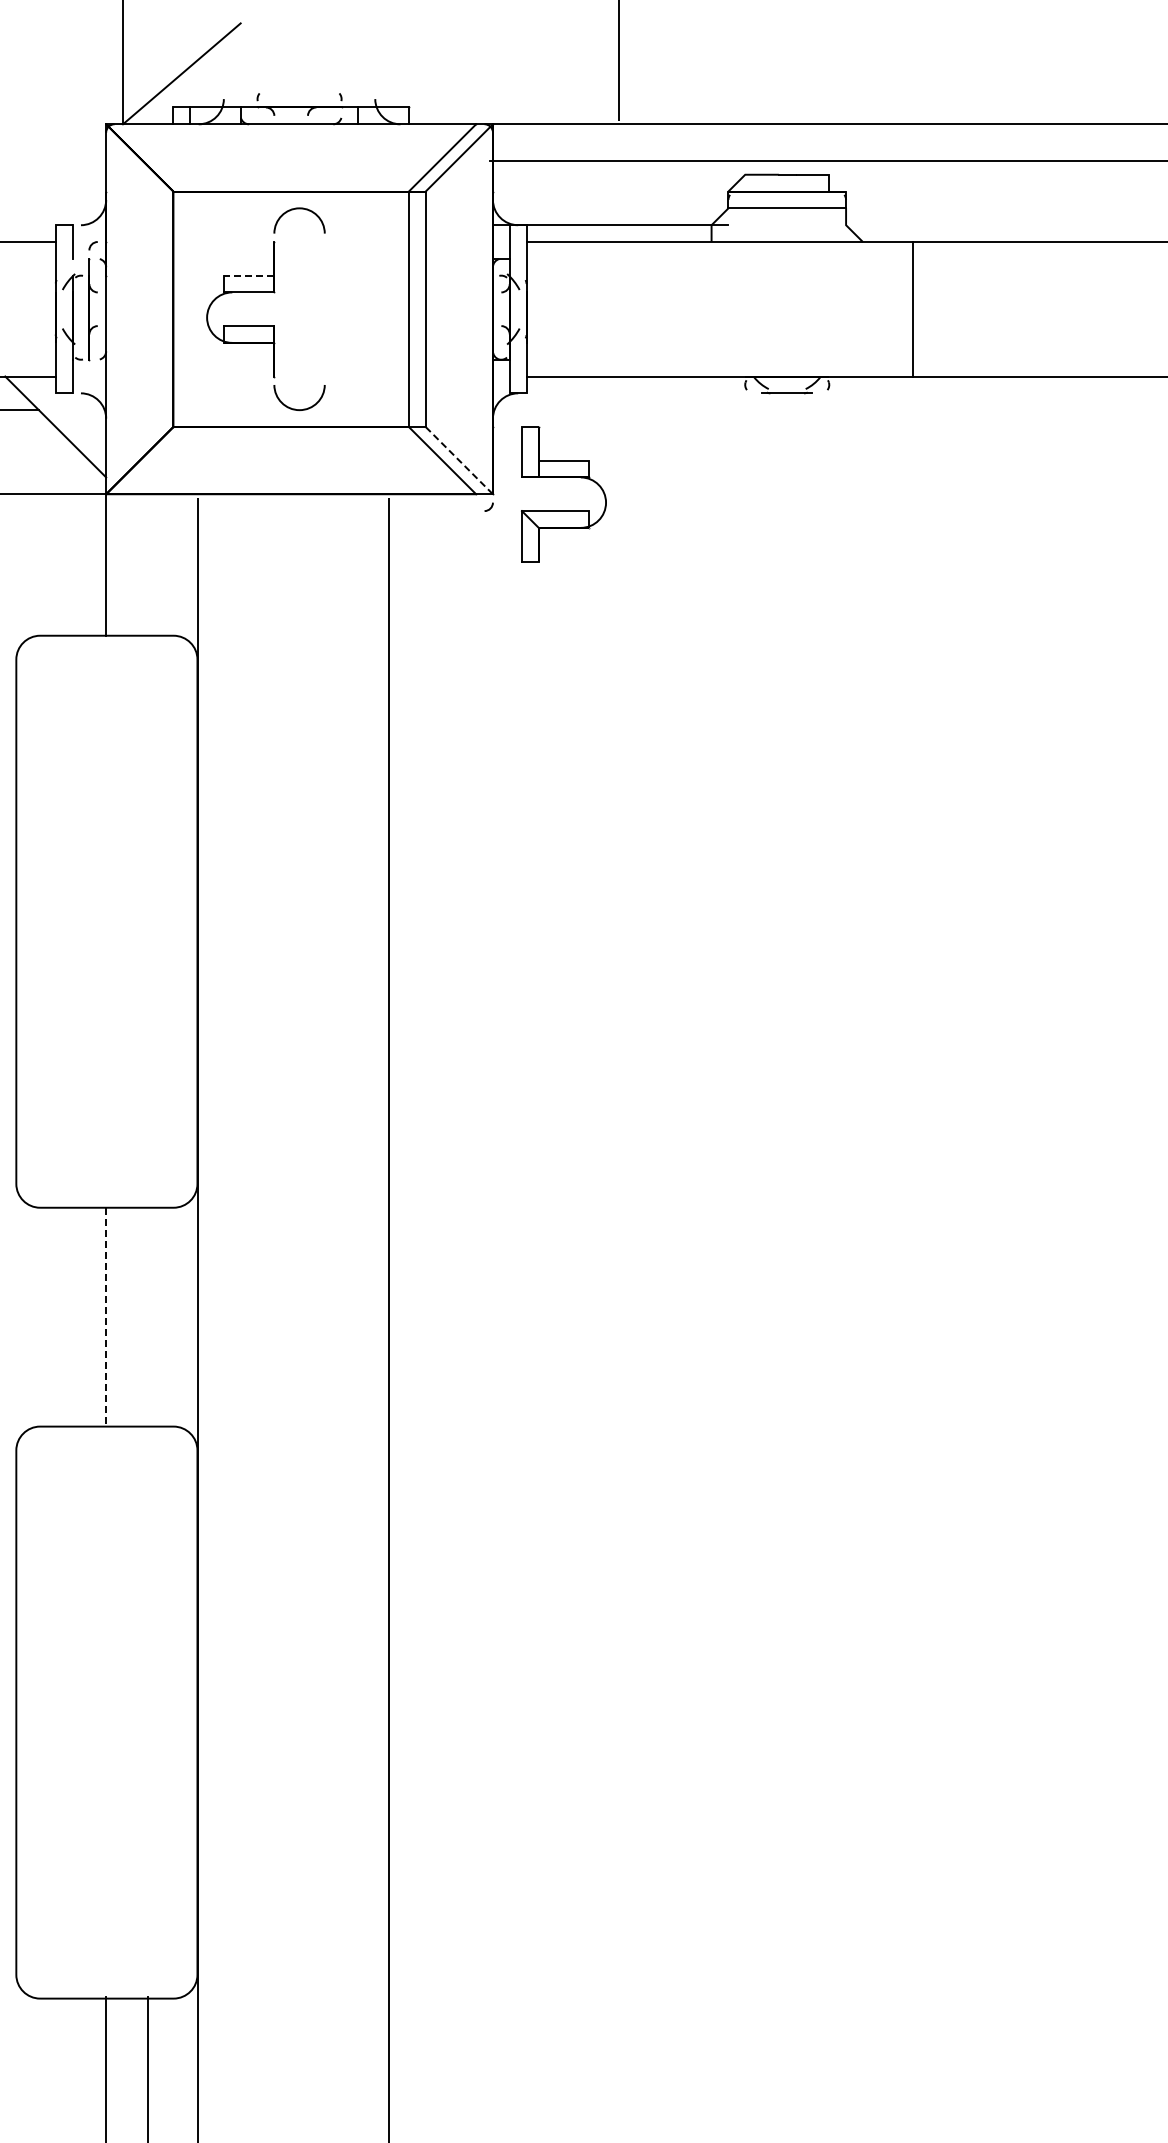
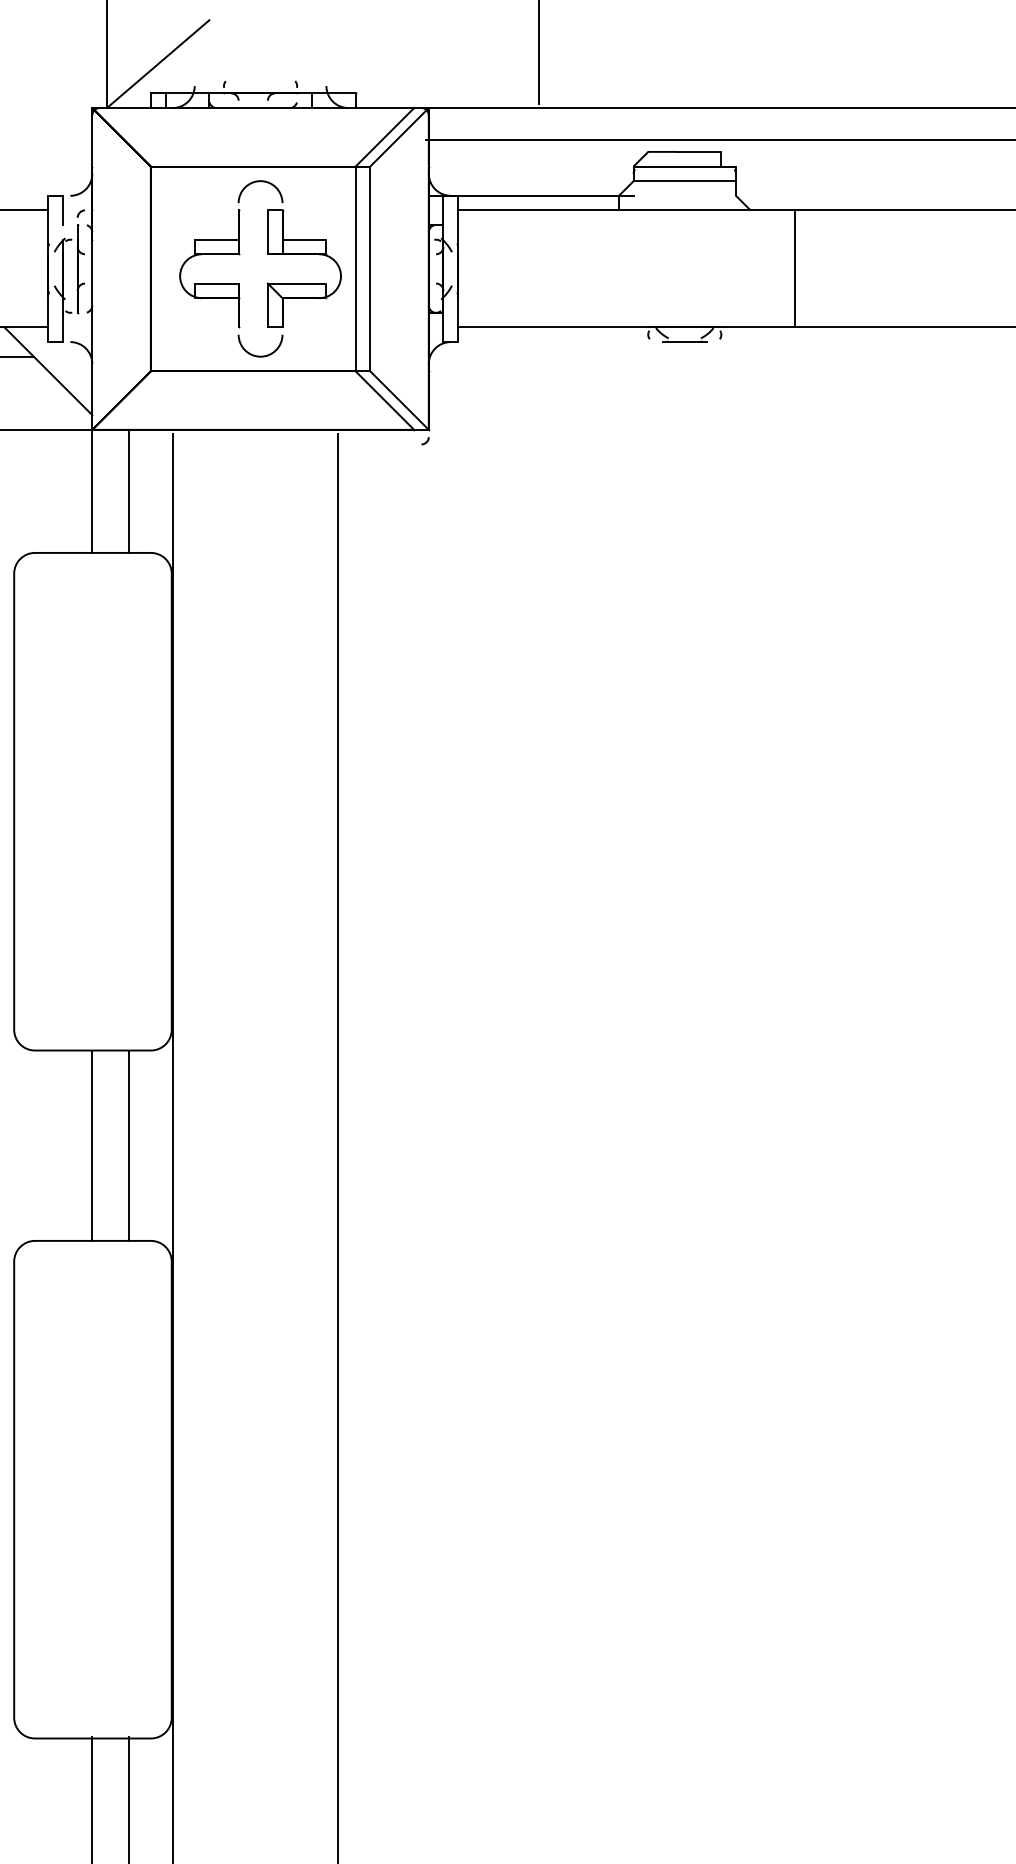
line: (248, 275) -> (216, 239), dashed -> solid
line: (459, 460) -> (399, 400), dashed -> solid
part: (563, 510) -> (304, 283), moved
line: (147, 564) -> (128, 490), added
line: (106, 1317) -> (92, 1145), dashed -> solid
line: (147, 1317) -> (128, 1145), added

